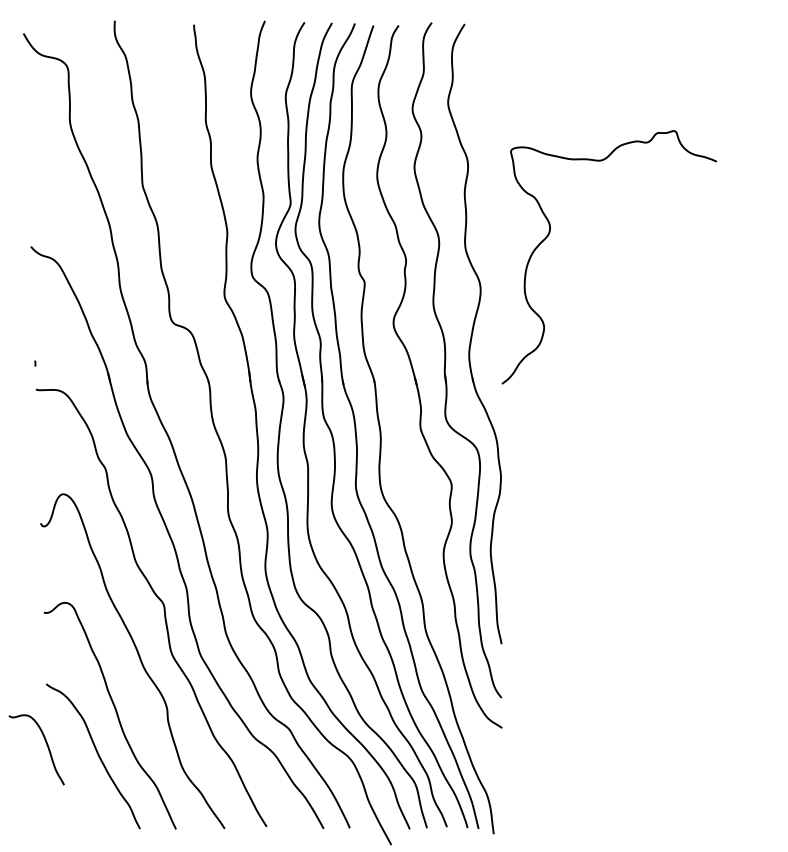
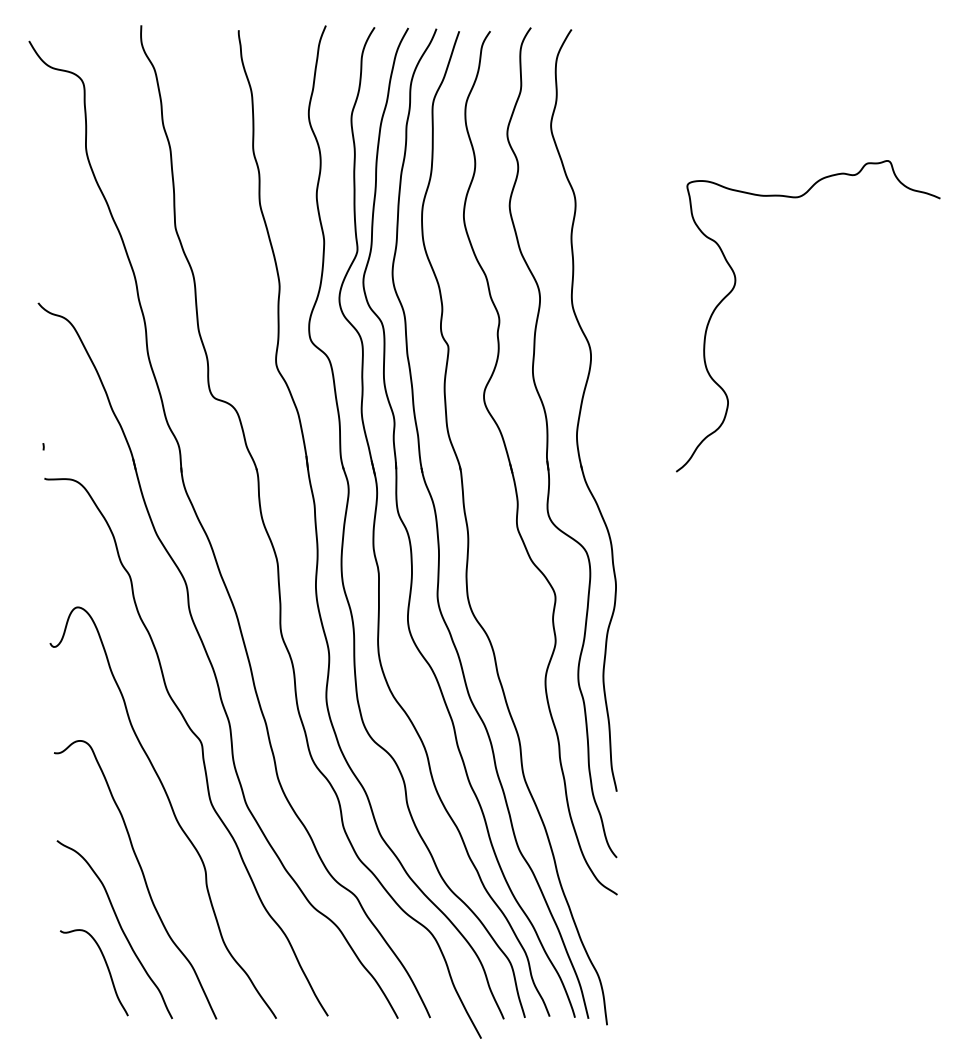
curve: (550, 233) -> (735, 286), moved
curve: (46, 744) -> (106, 966), moved

